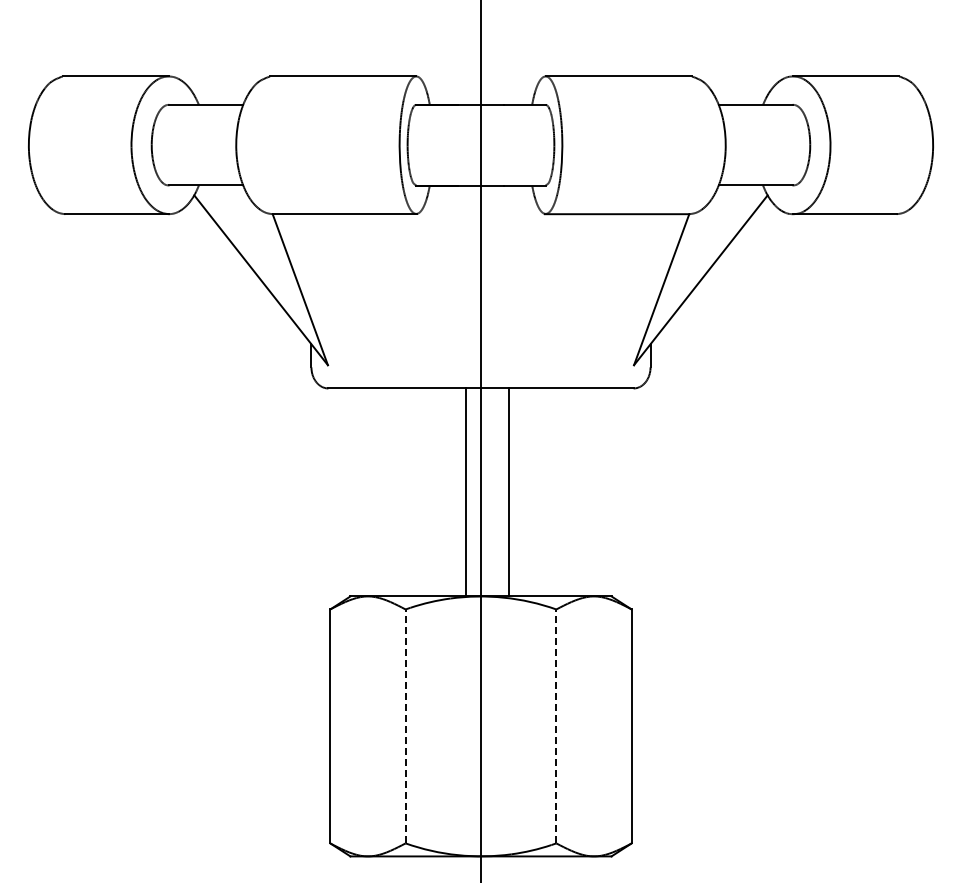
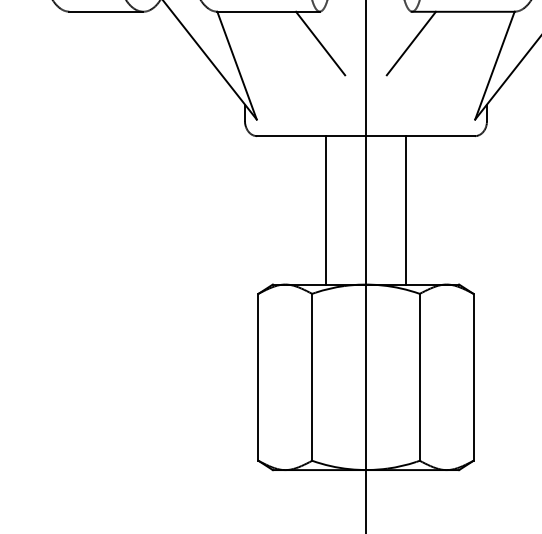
line: (416, 258) -> (319, 43), added
line: (544, 258) -> (411, 43), added
line: (466, 492) -> (326, 210), moved
line: (508, 492) -> (405, 210), moved
line: (405, 726) -> (312, 377), dashed -> solid
line: (556, 726) -> (419, 377), dashed -> solid

